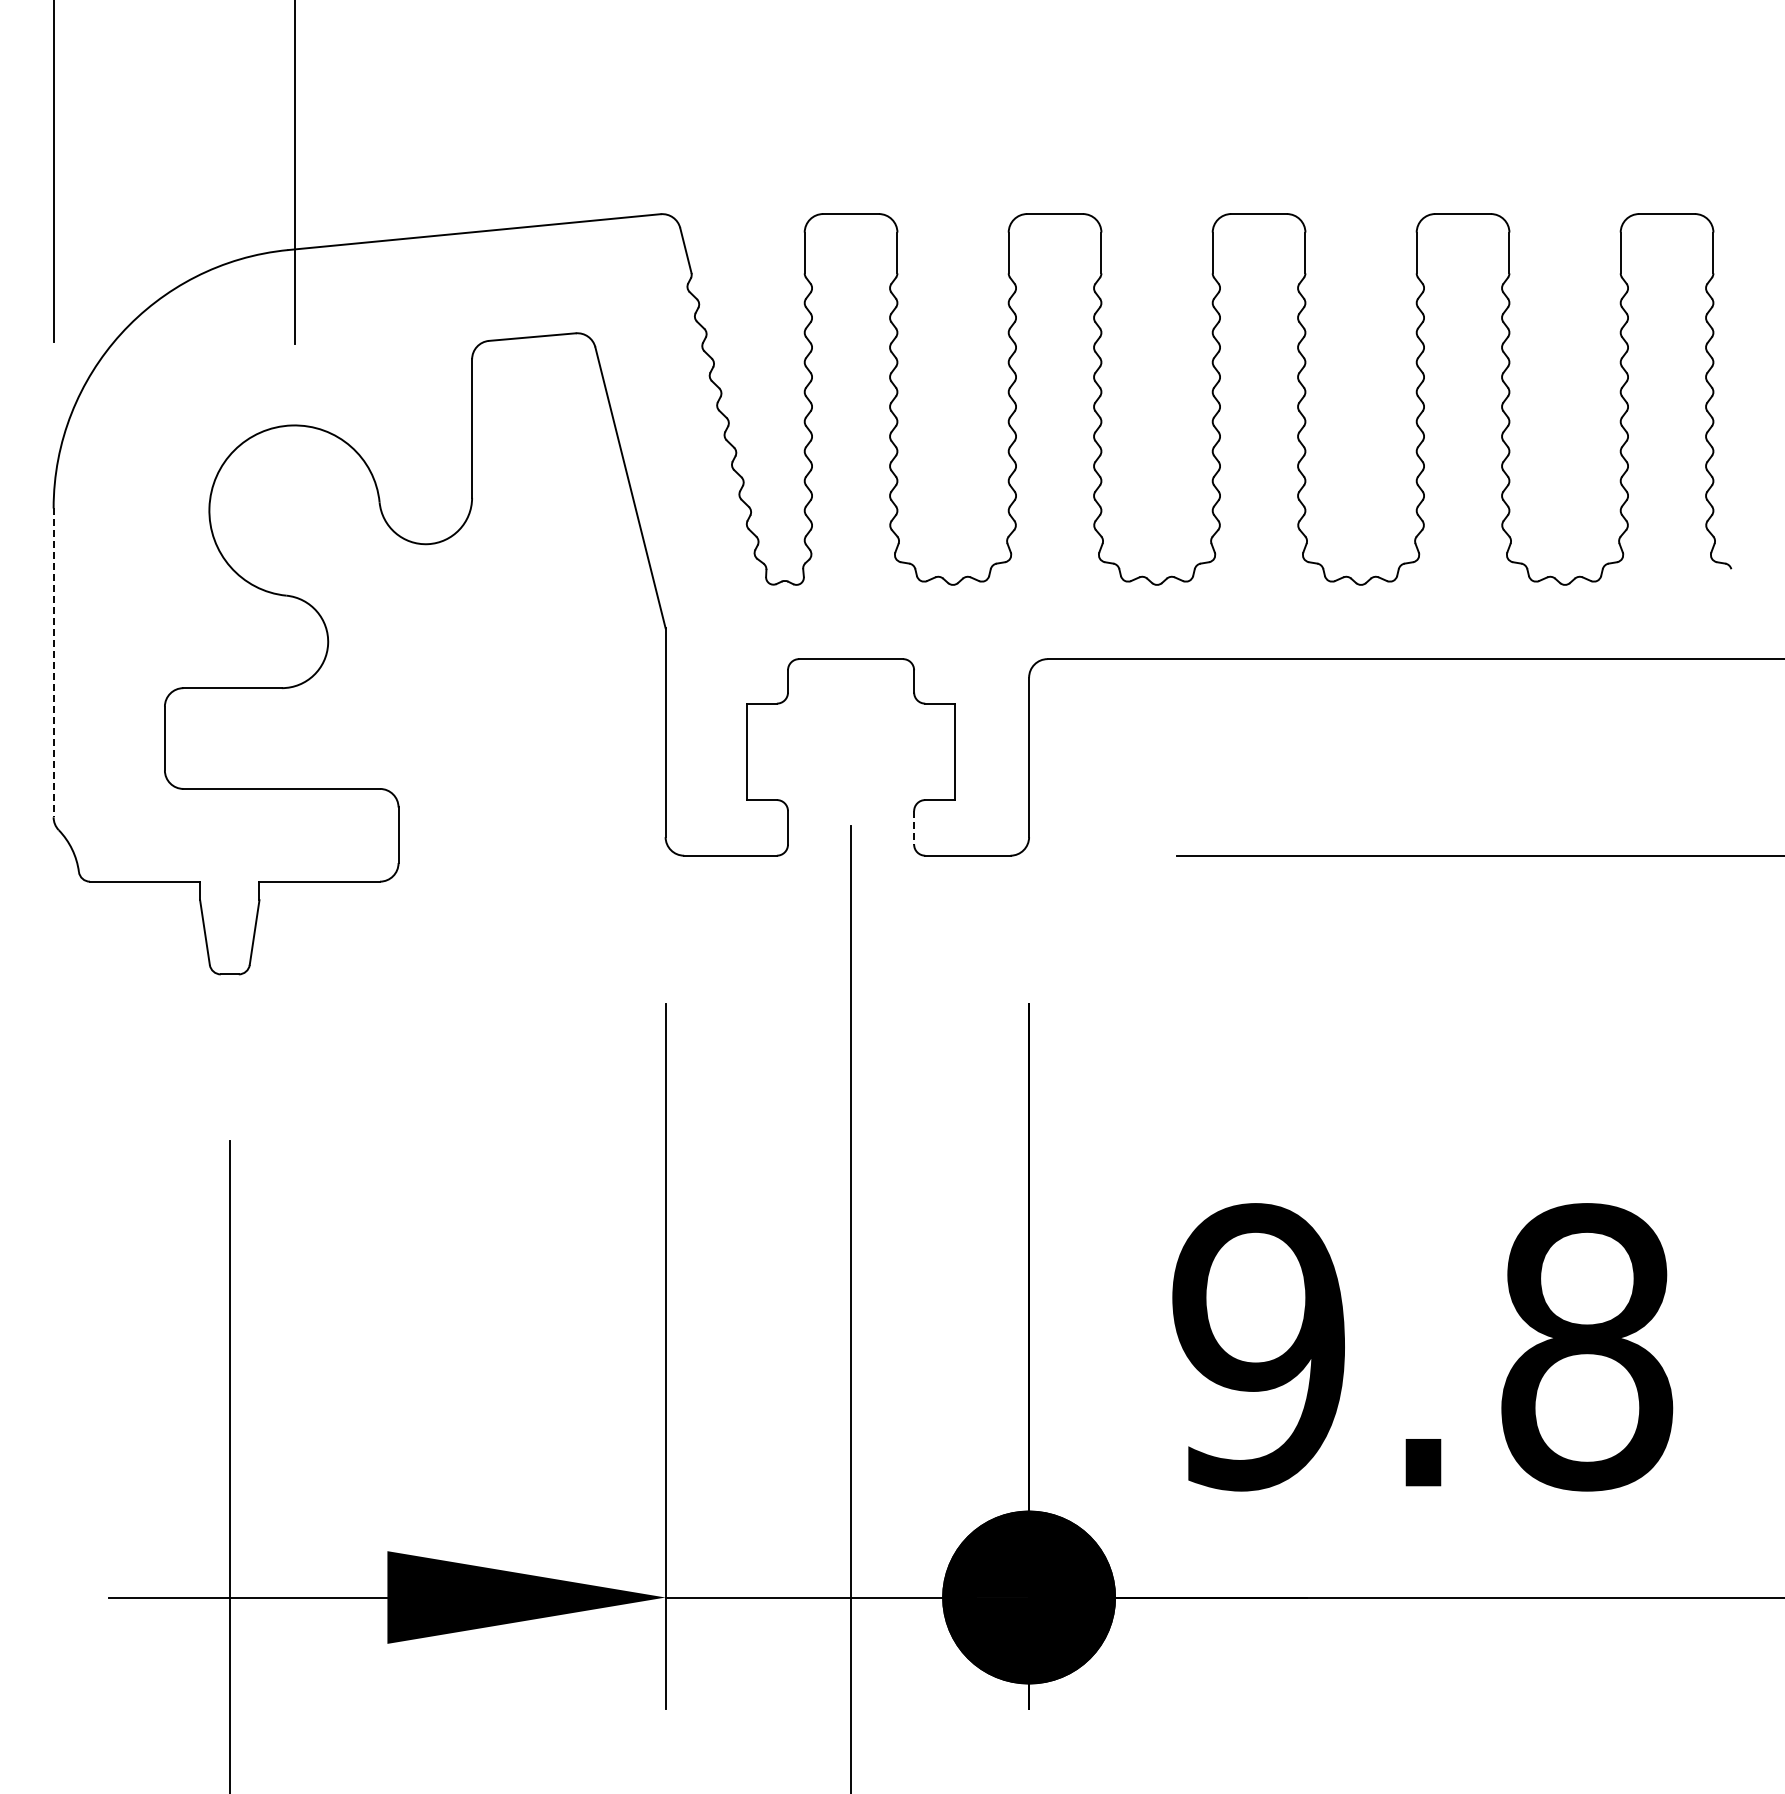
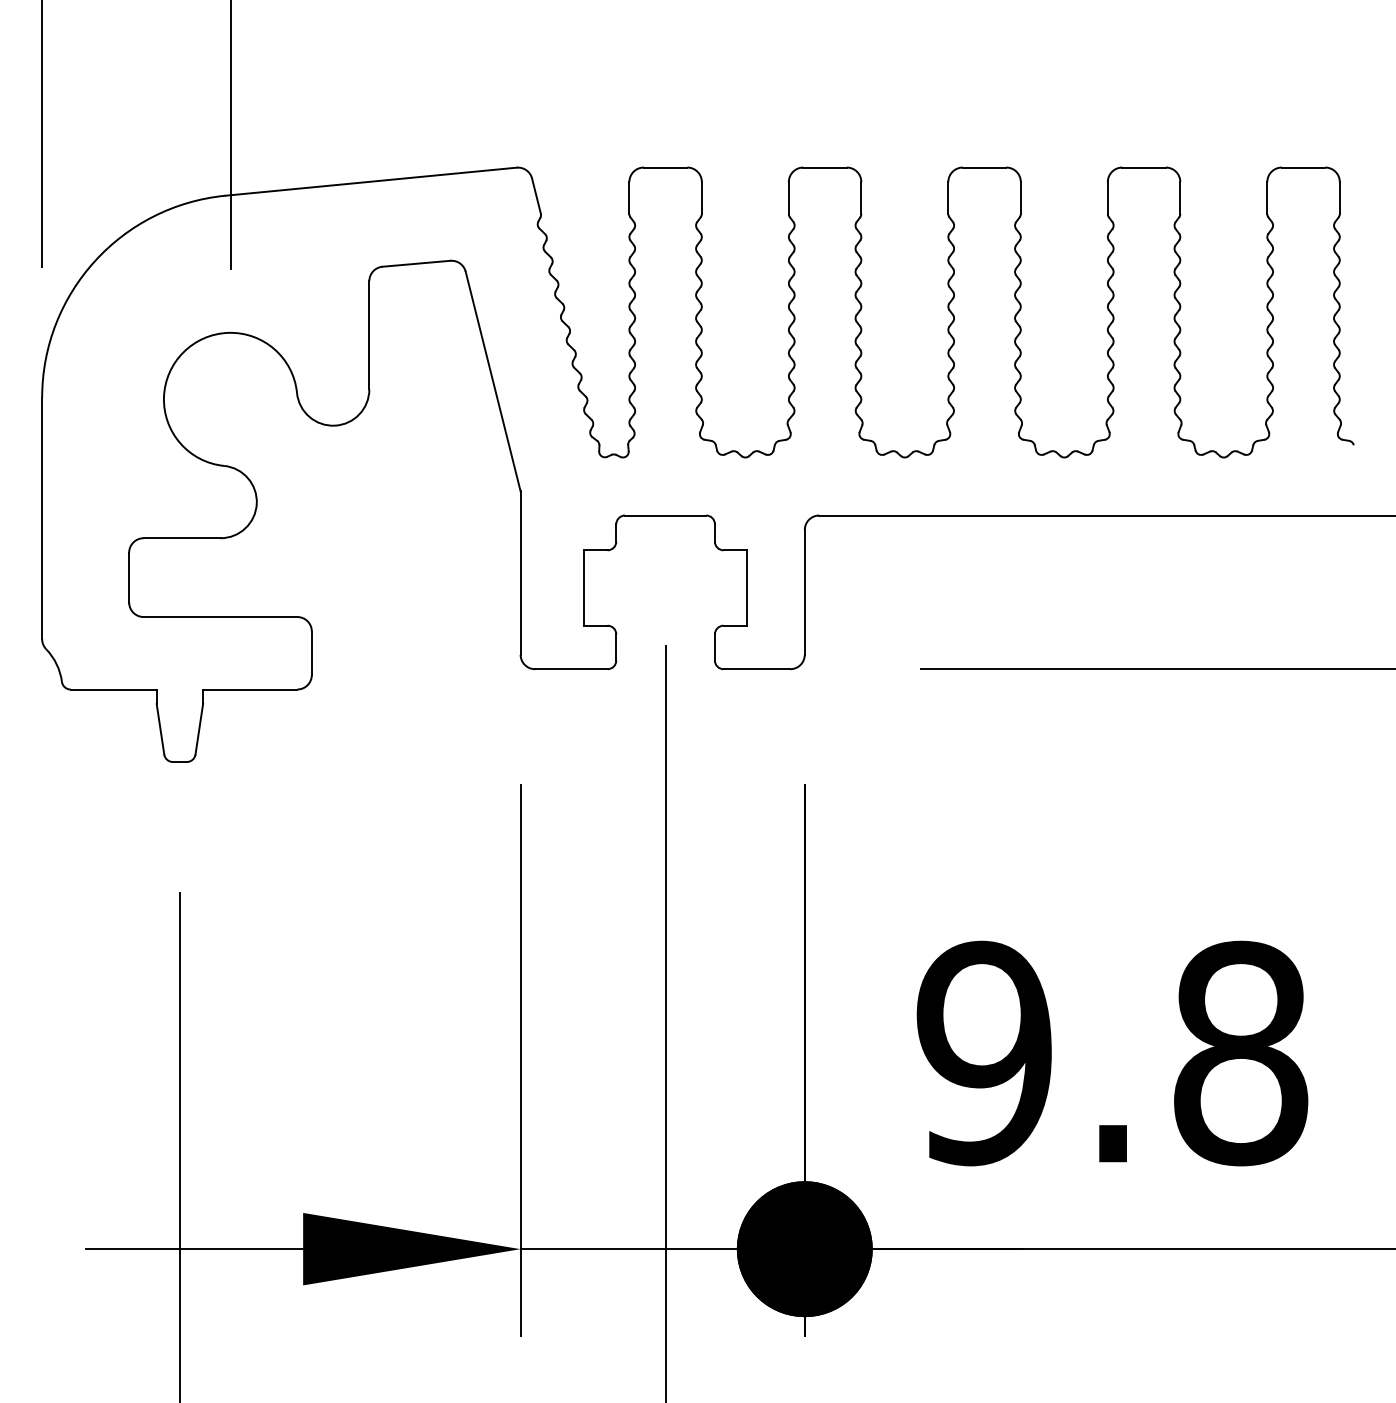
line: (53, 663) -> (42, 518), dashed -> solid
line: (914, 827) -> (715, 647), dashed -> solid

